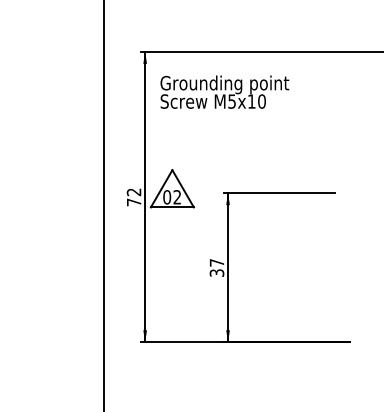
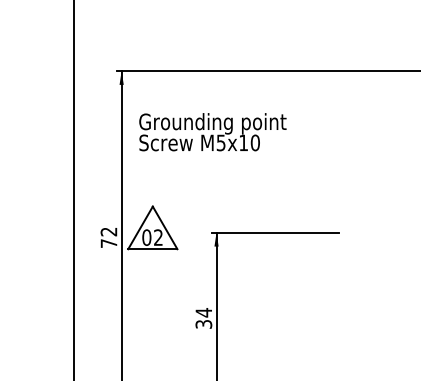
text: (224, 91) -> (212, 131), moved
text: (216, 262) -> (203, 312), 37 -> 34

